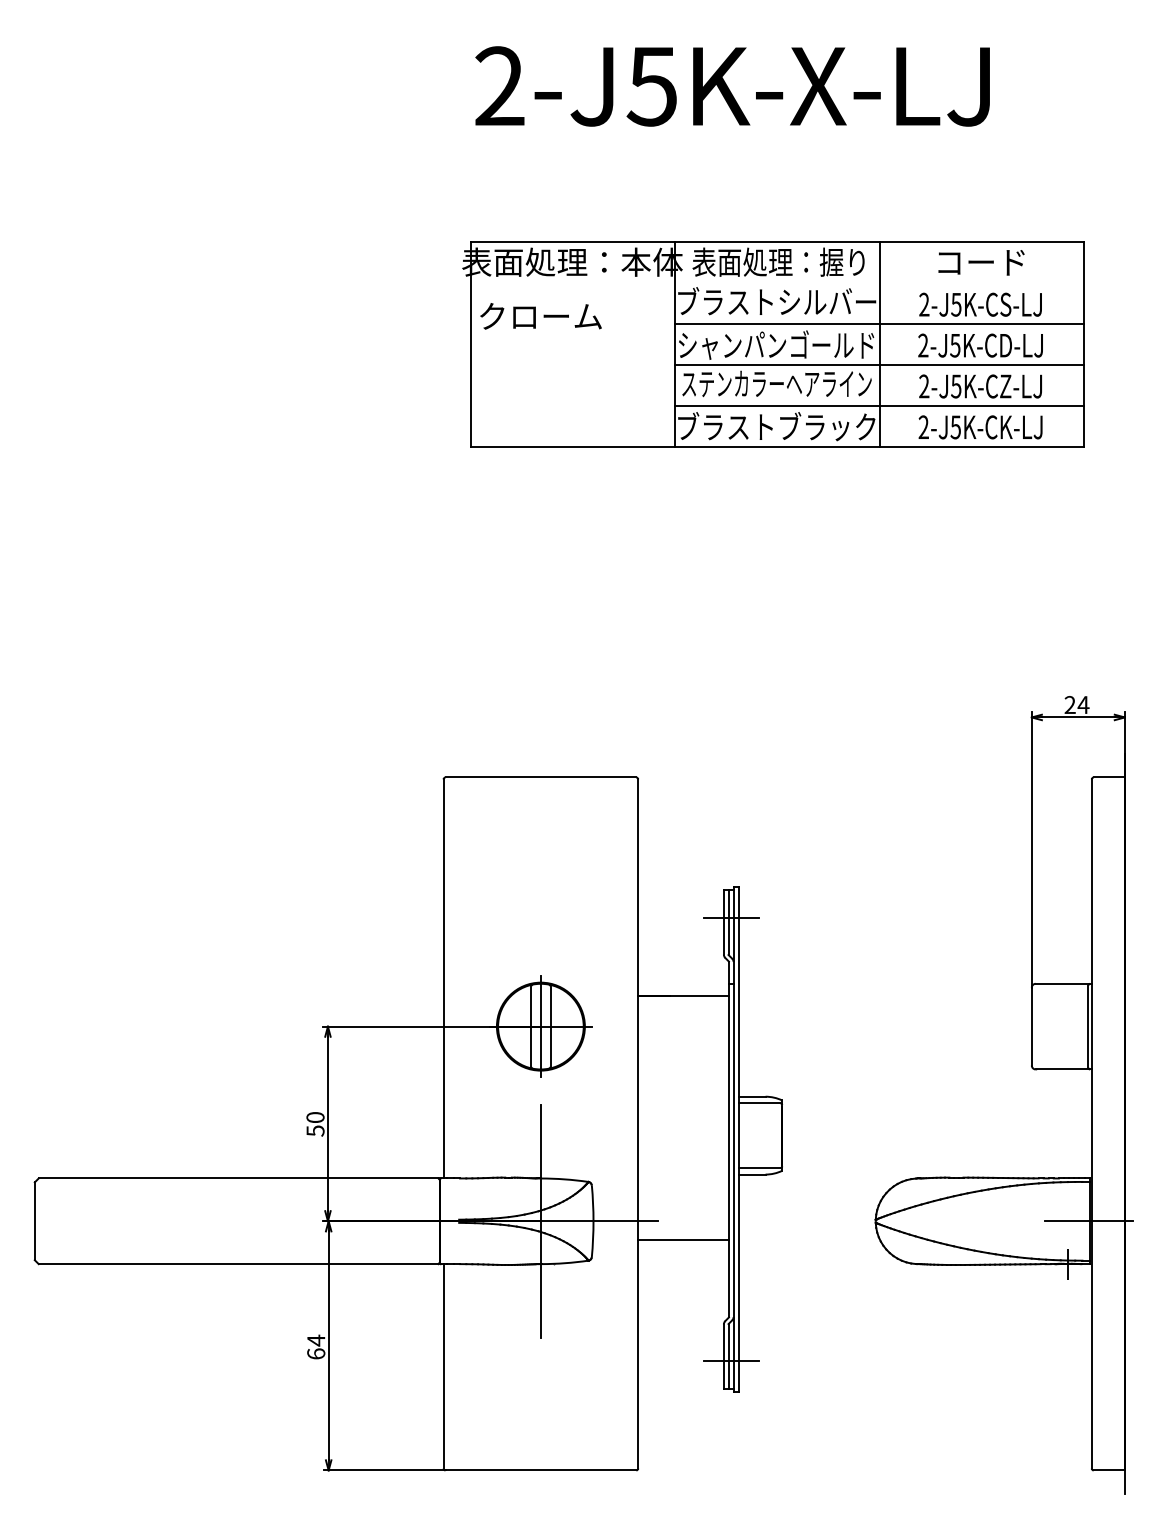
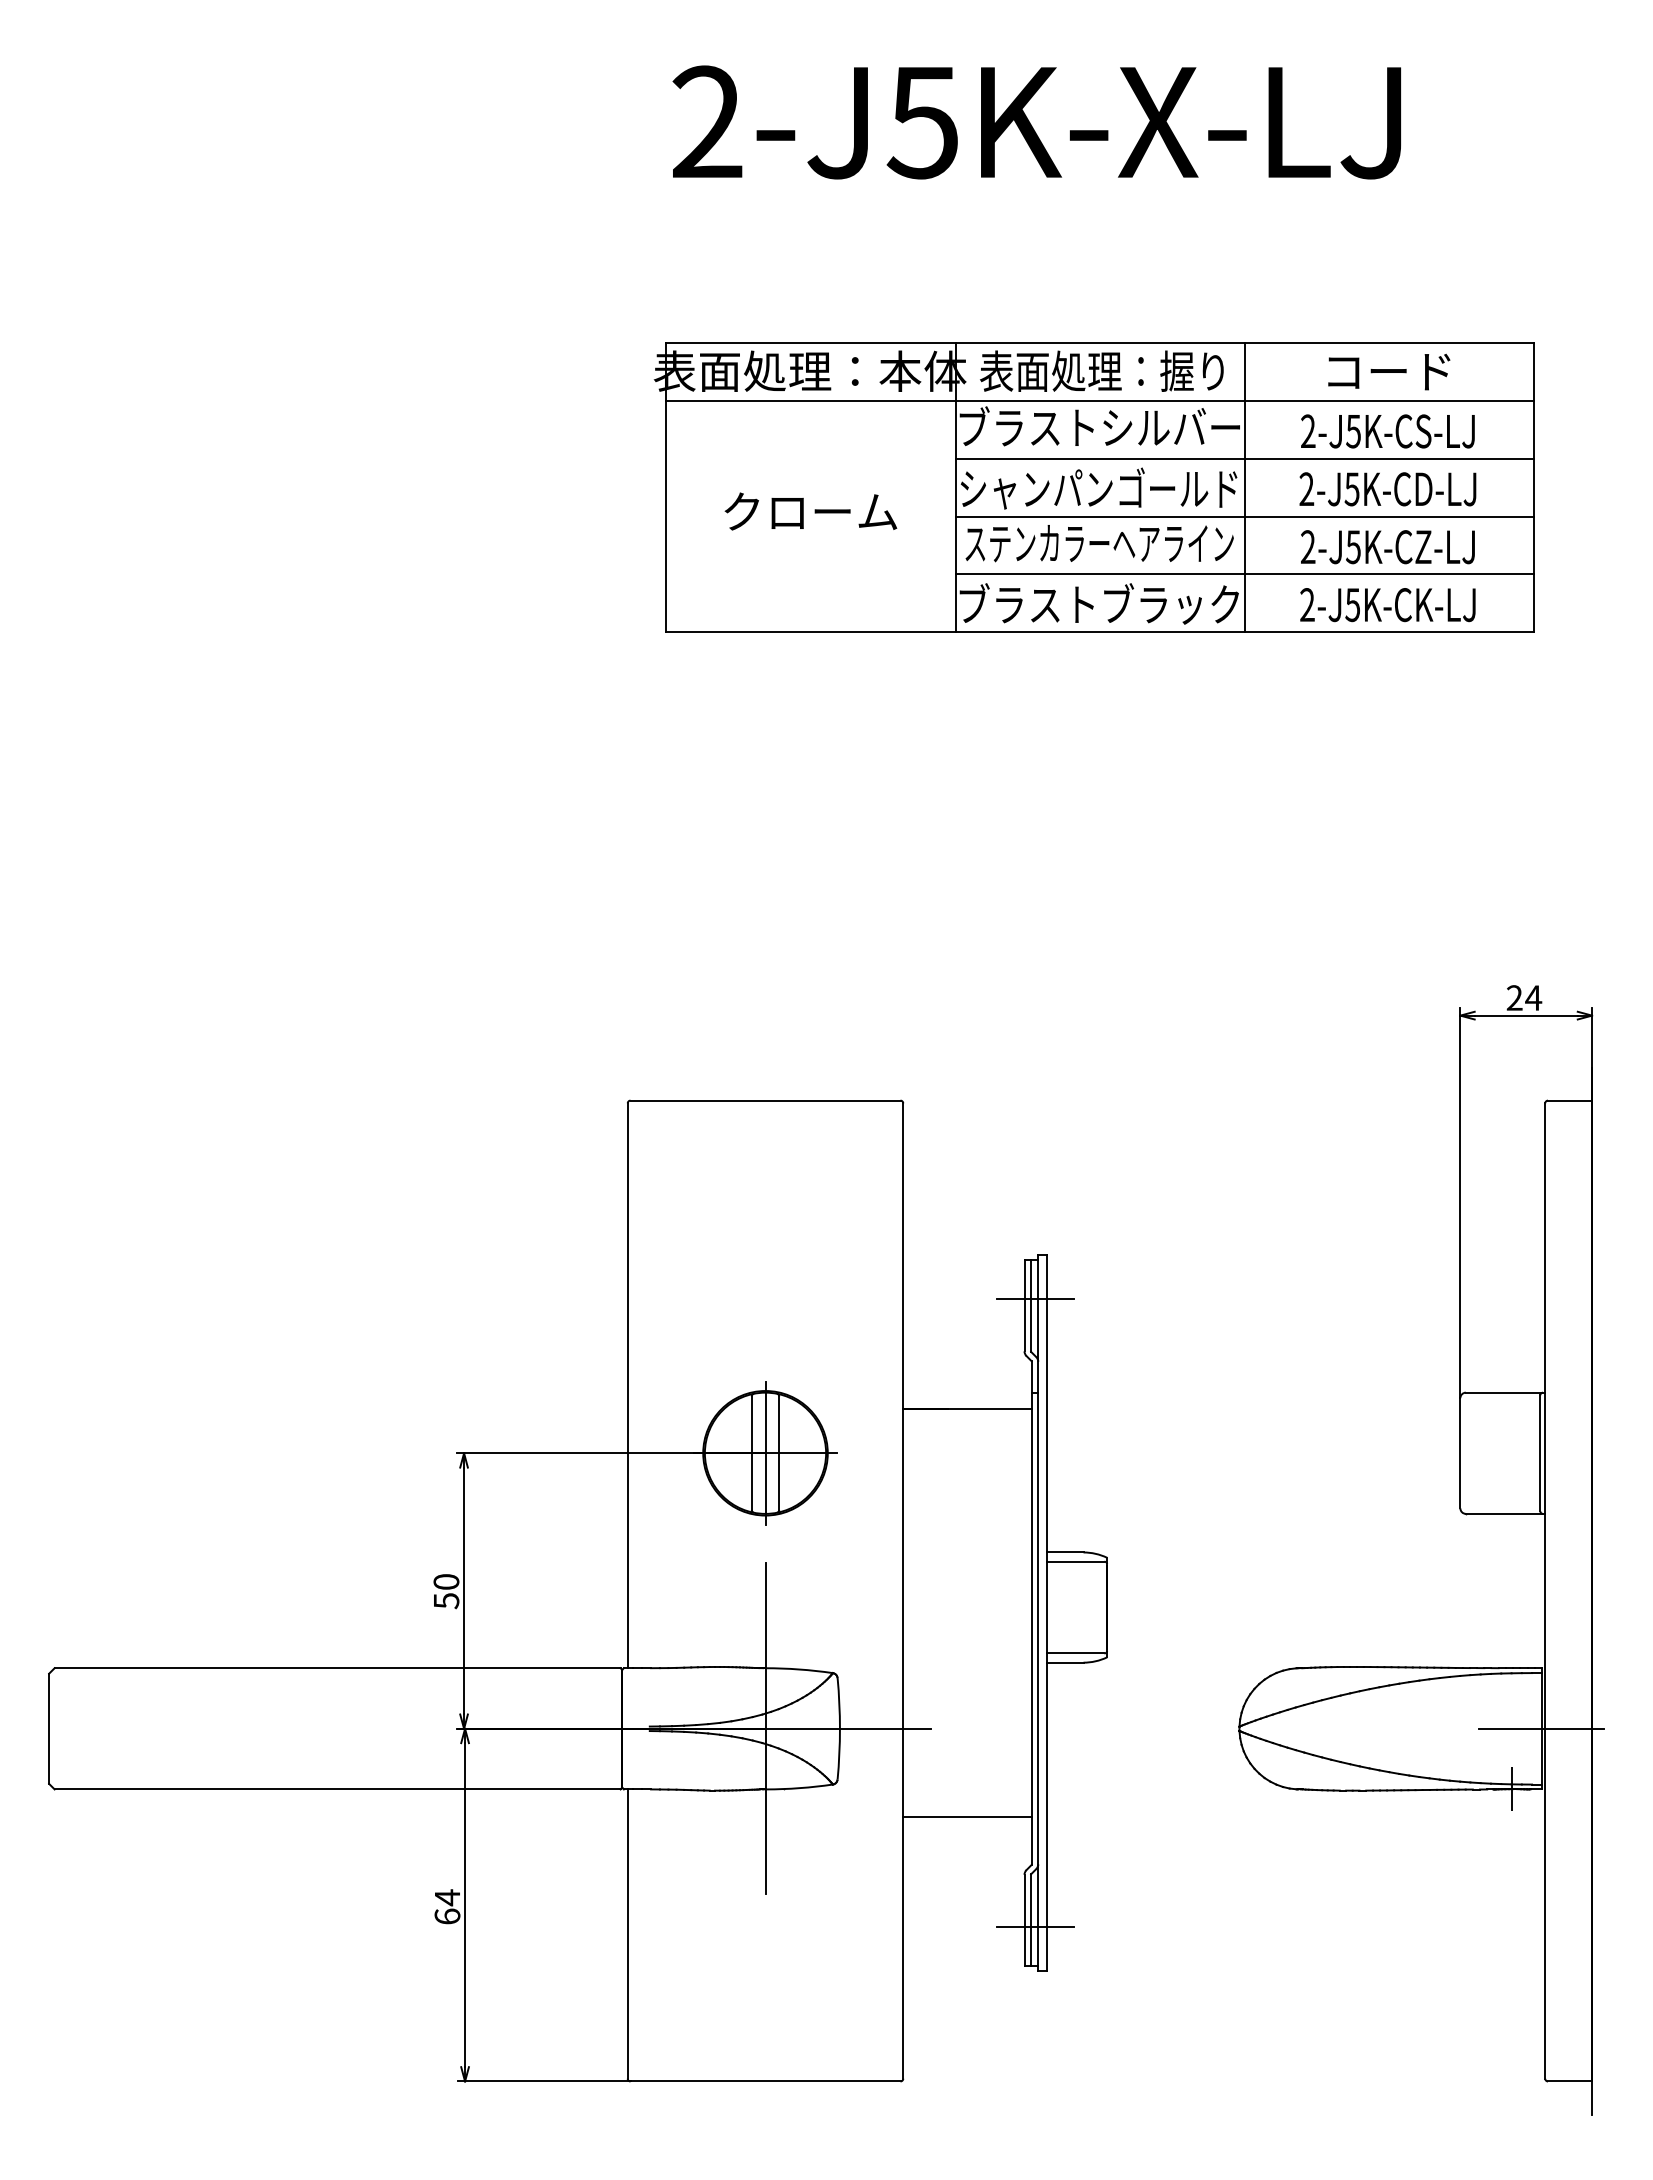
line: (776, 283) -> (1098, 401), added
text: (540, 316) -> (810, 511), moved
line: (683, 1239) -> (967, 1816), moved

